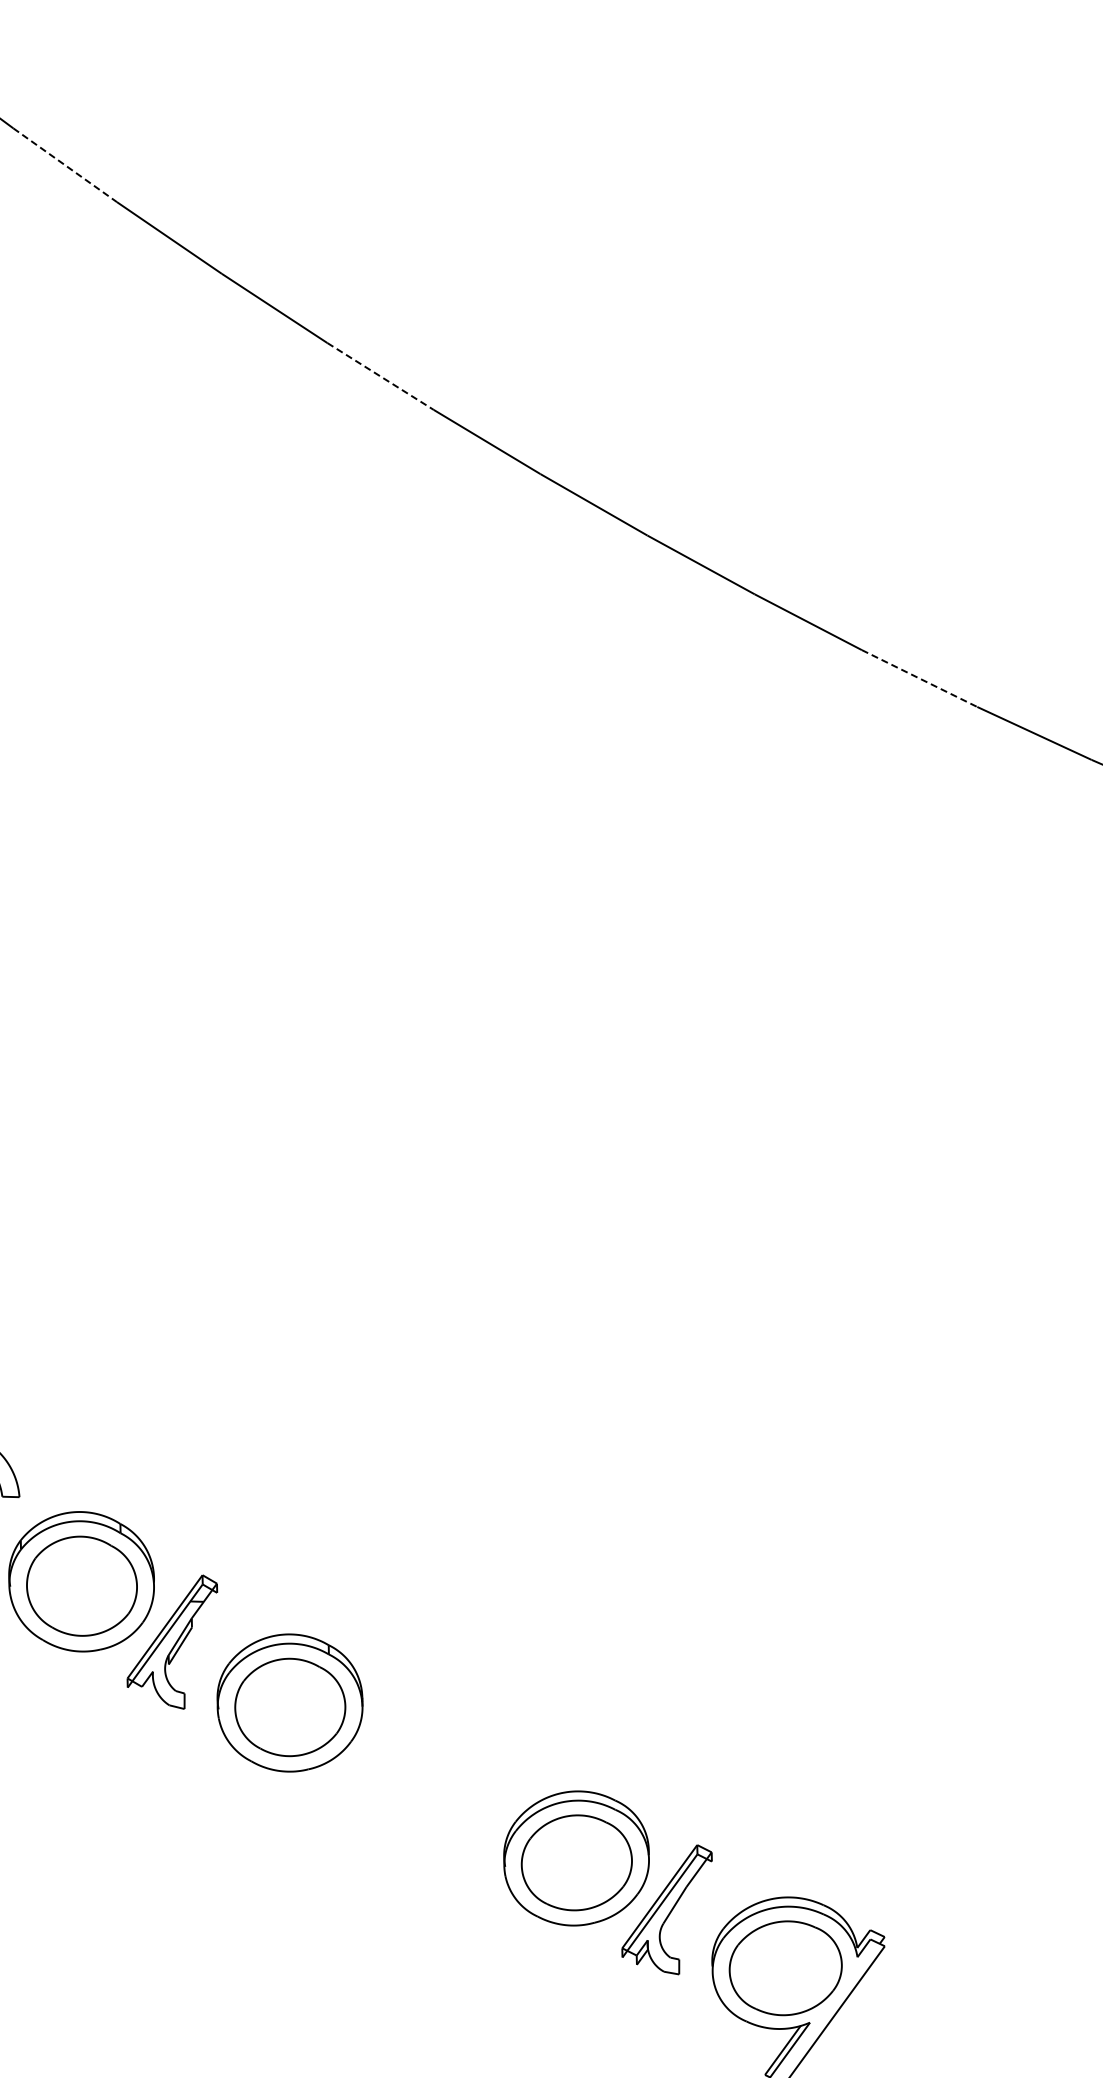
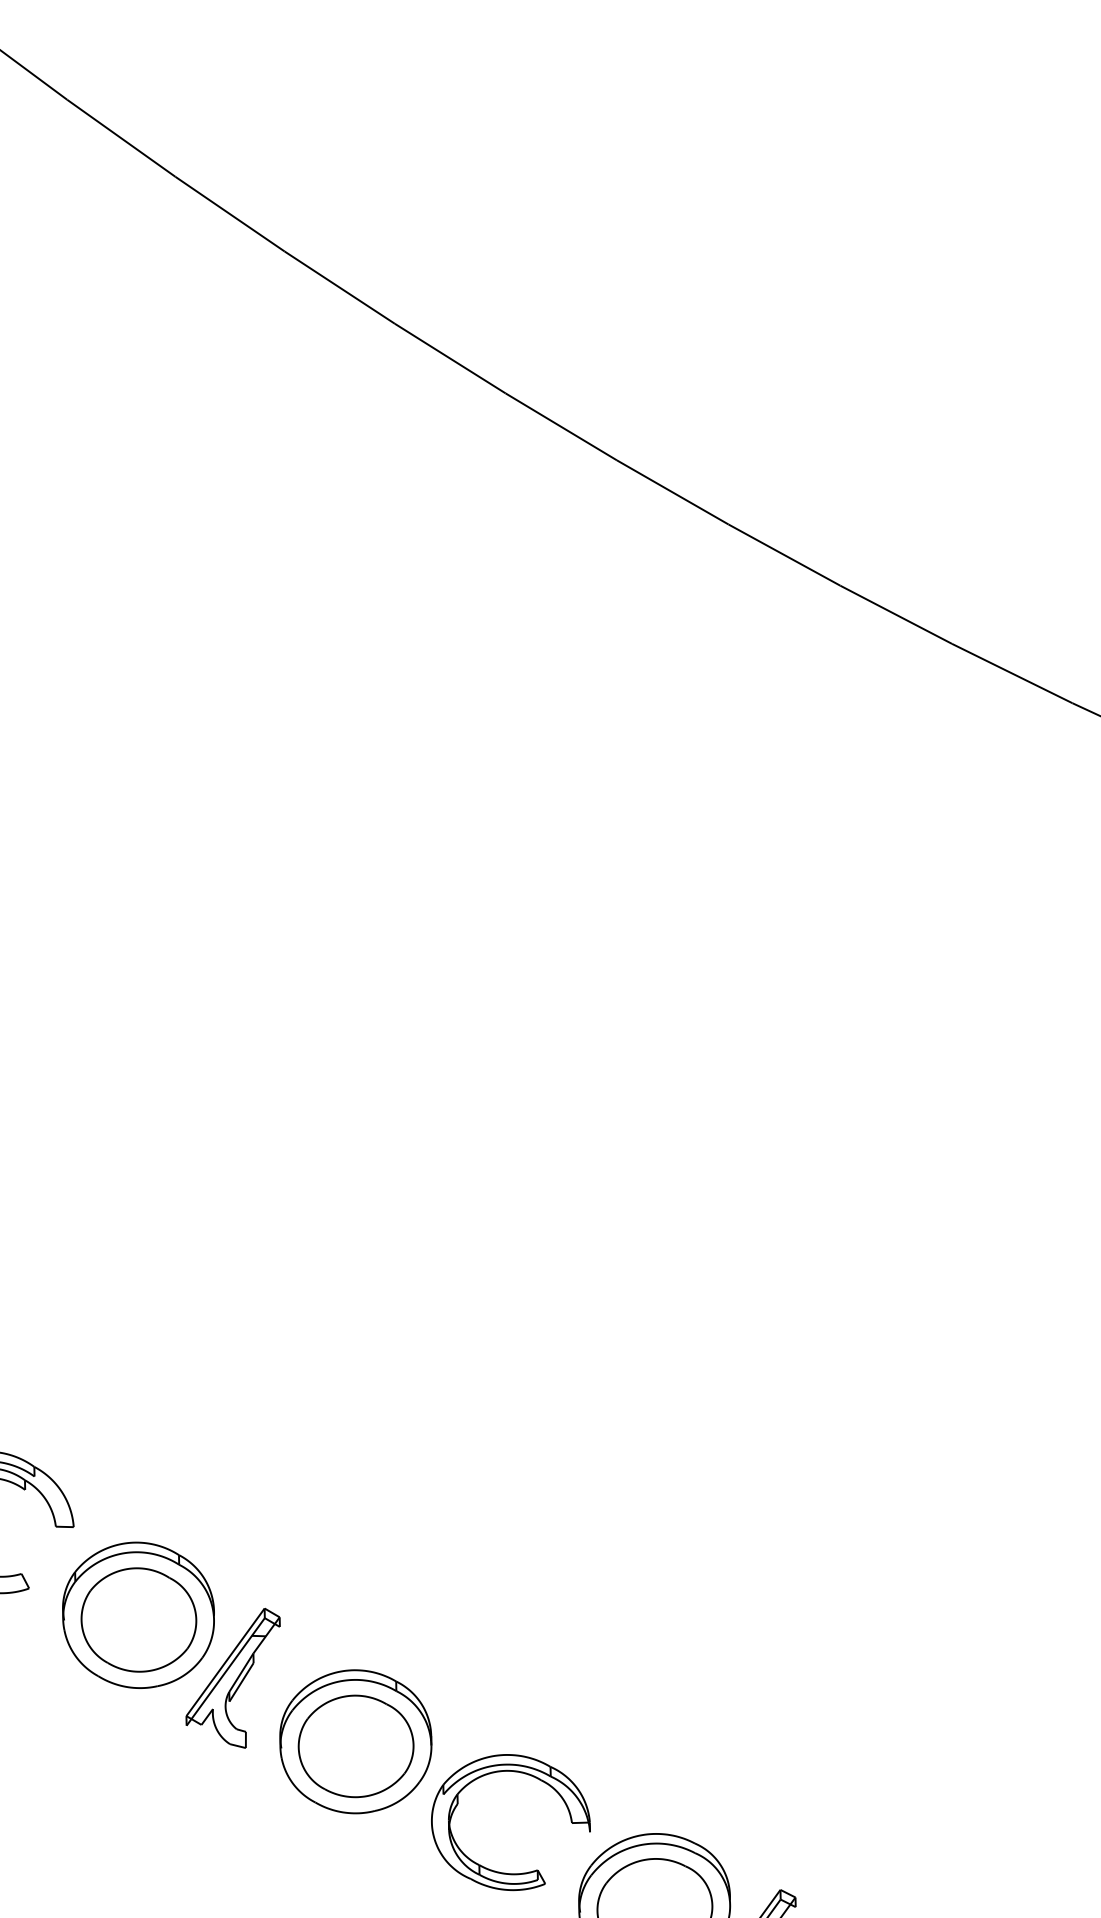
line: (65, 165) -> (121, 138), dashed -> solid
line: (380, 376) -> (450, 358), dashed -> solid
line: (920, 678) -> (1013, 673), dashed -> solid
part: (448, 1733) -> (521, 1773), added

